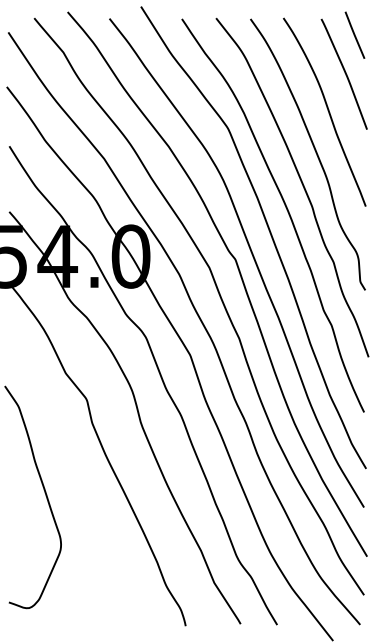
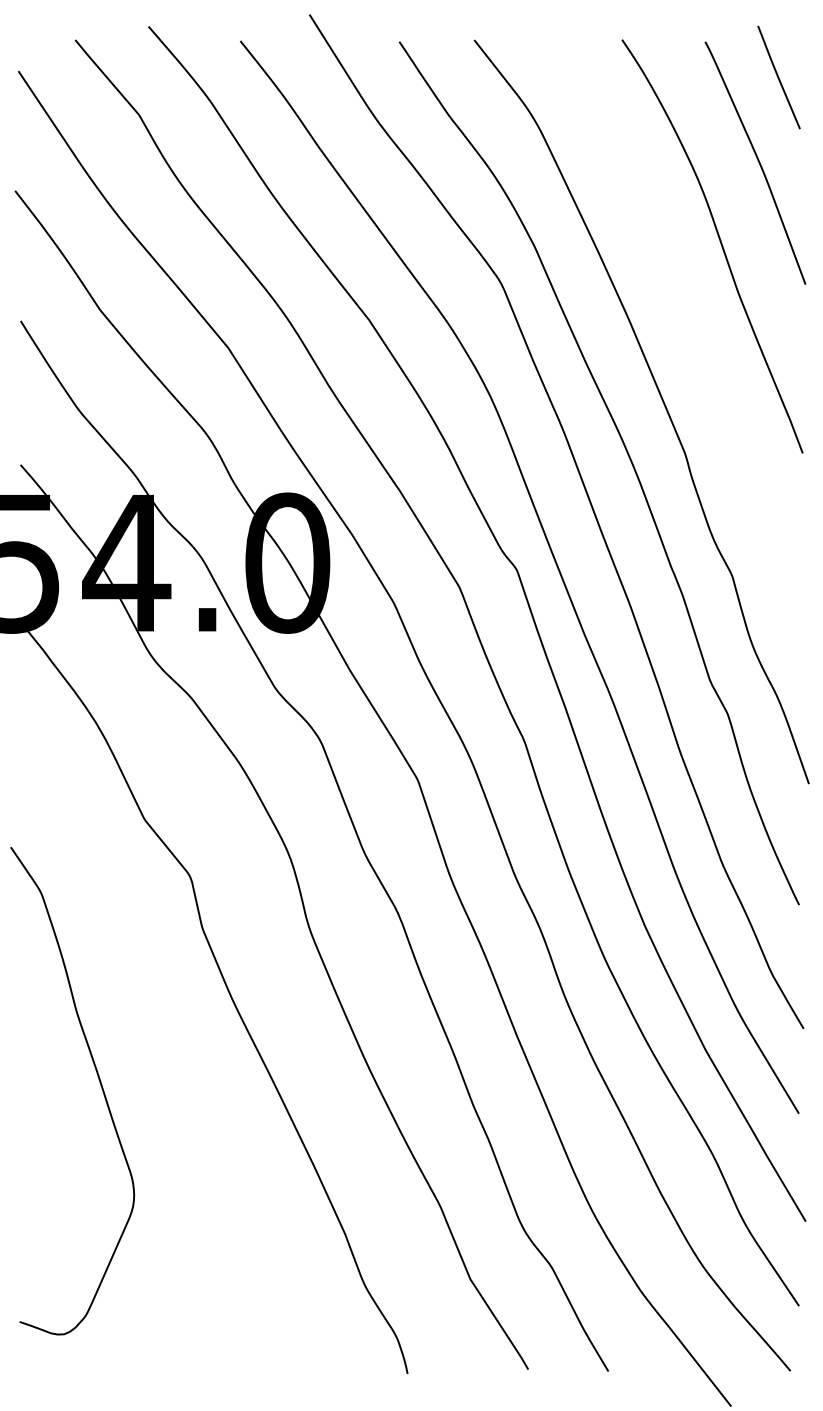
curve: (314, 150) -> (690, 330), removed

